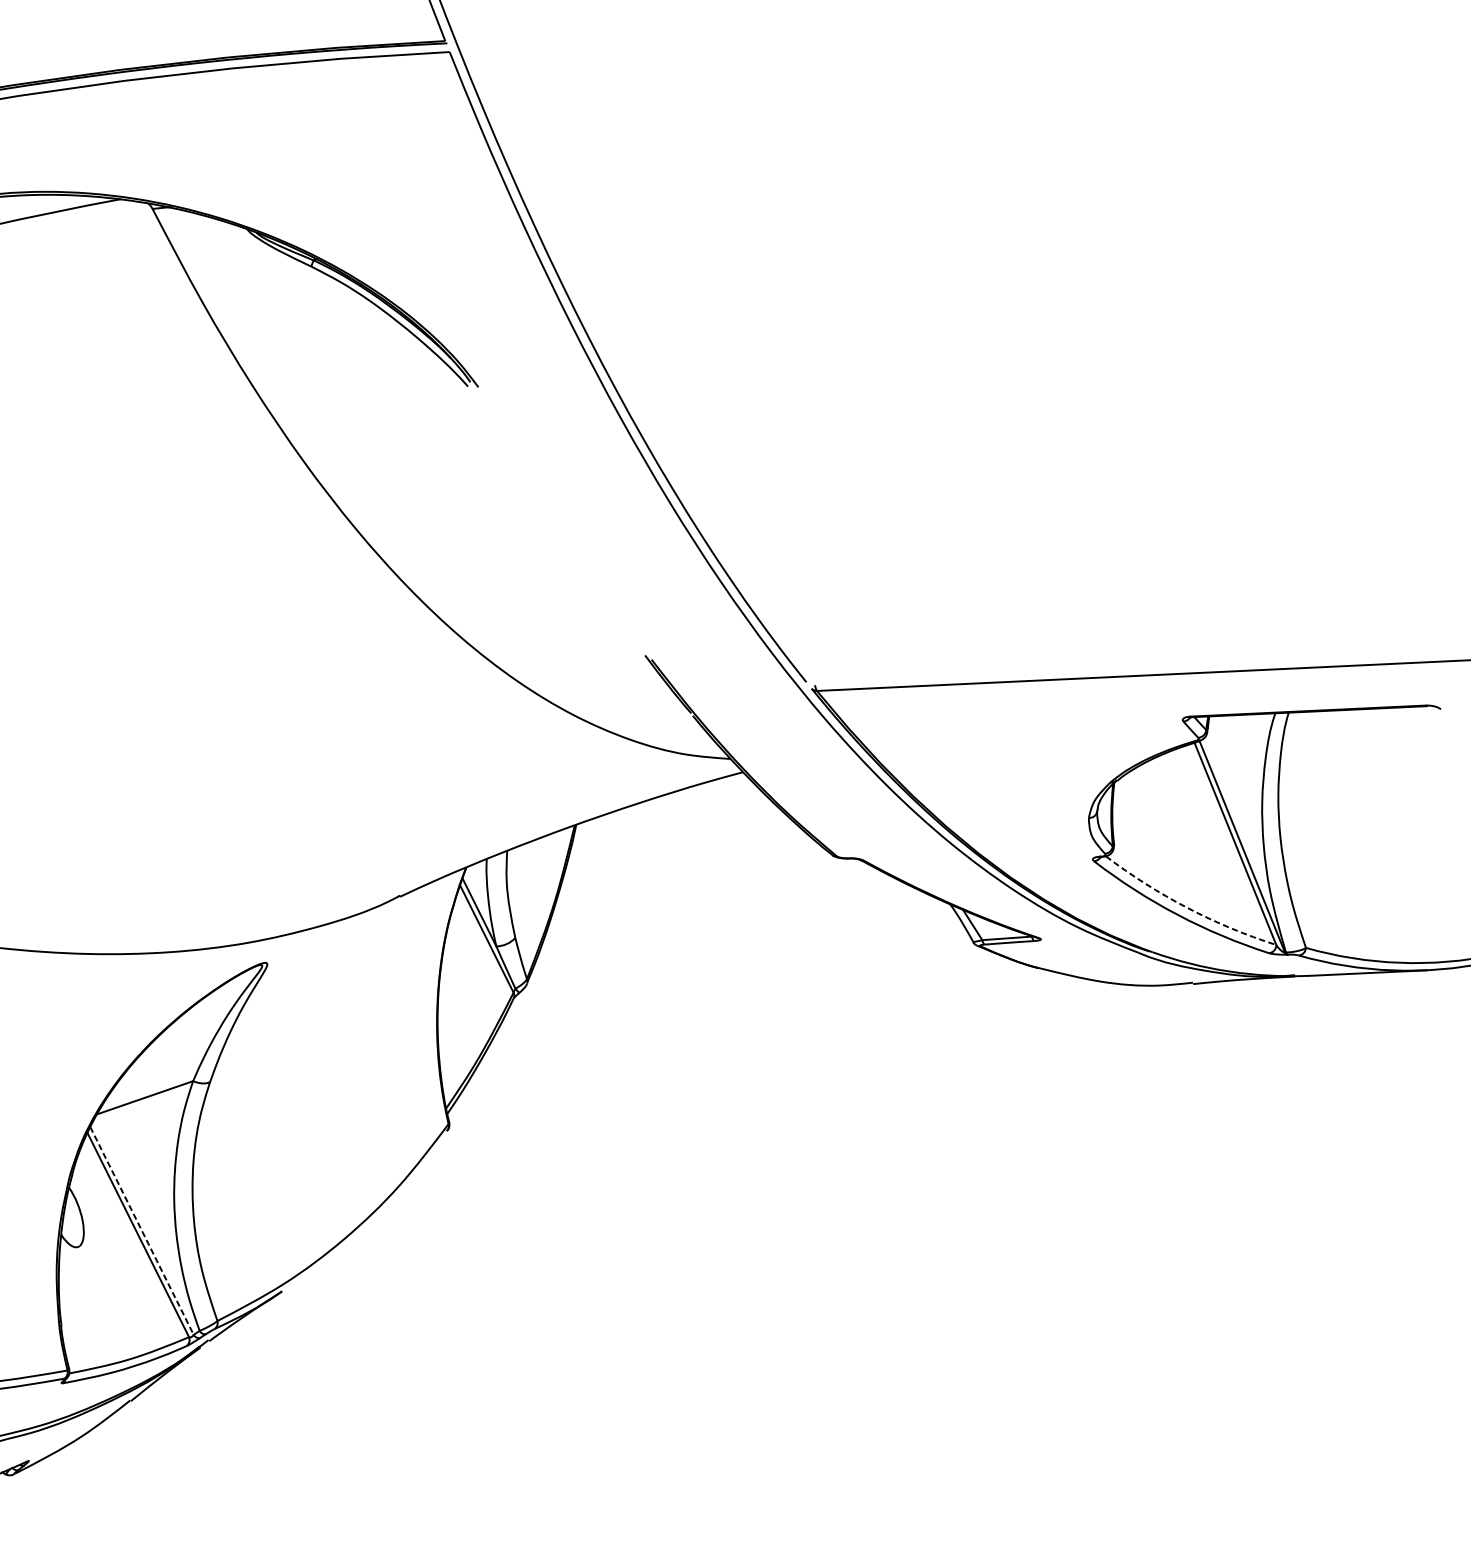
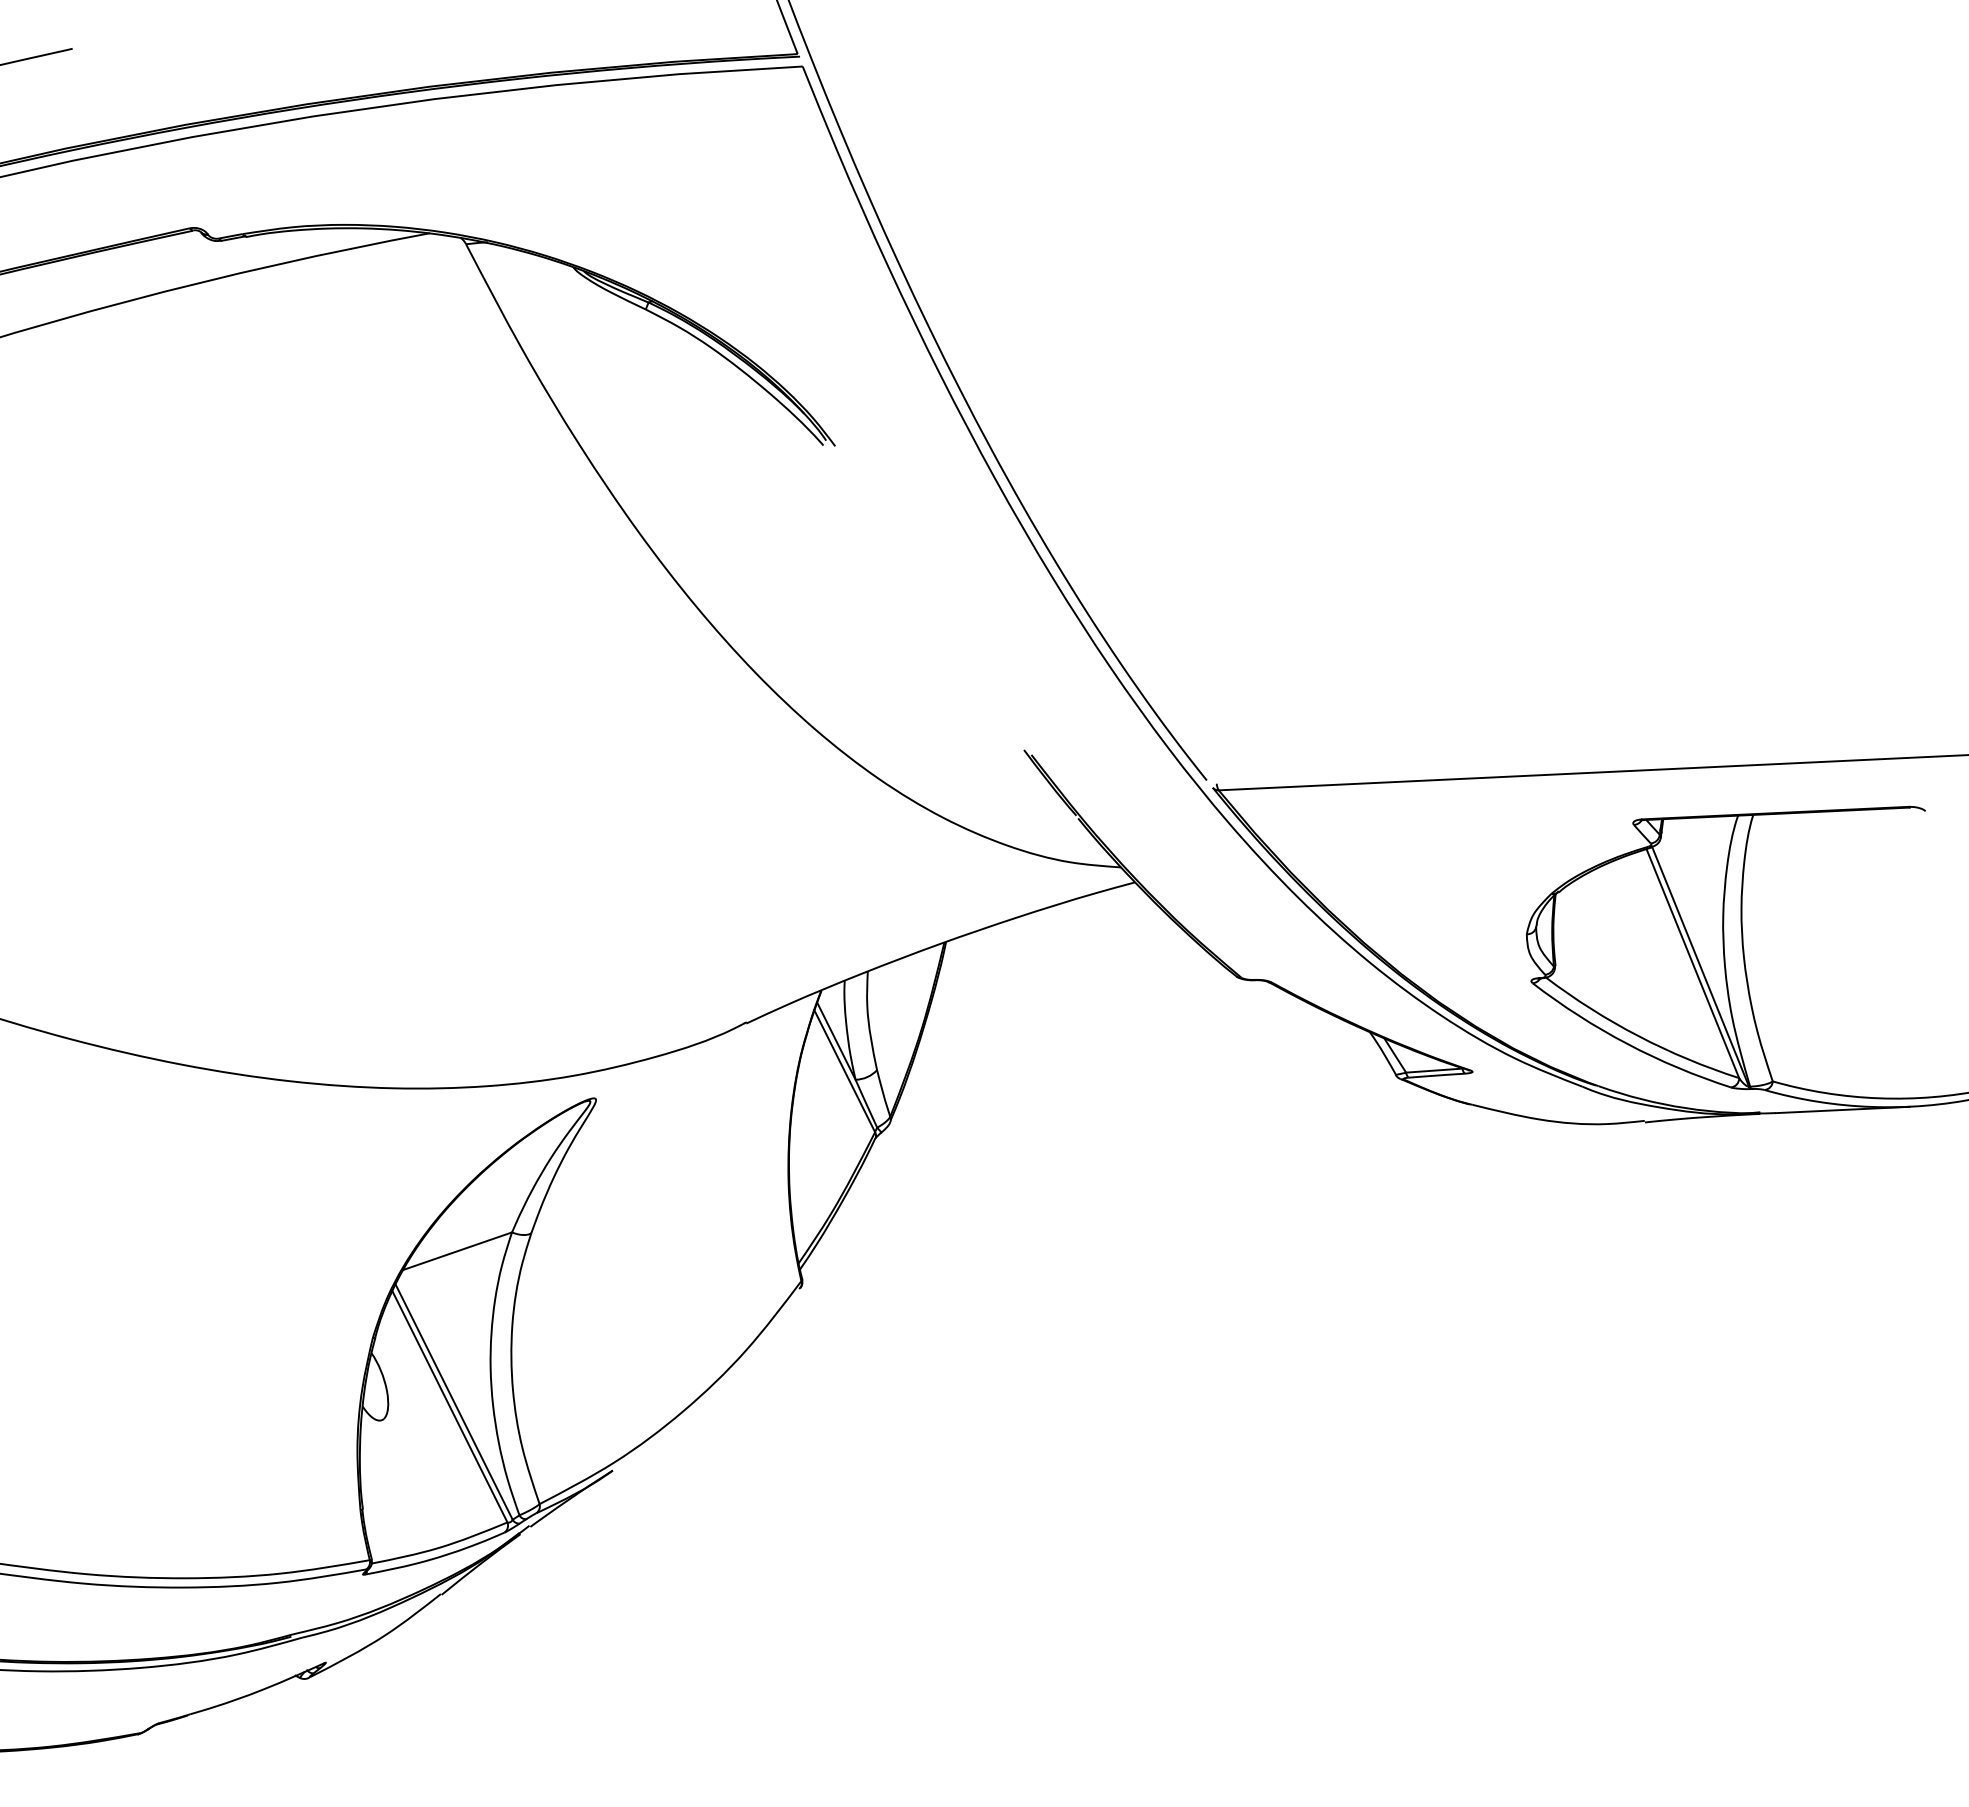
arc: (1187, 908) -> (1638, 1036), dashed -> solid
line: (142, 1231) -> (454, 1402), dashed -> solid

